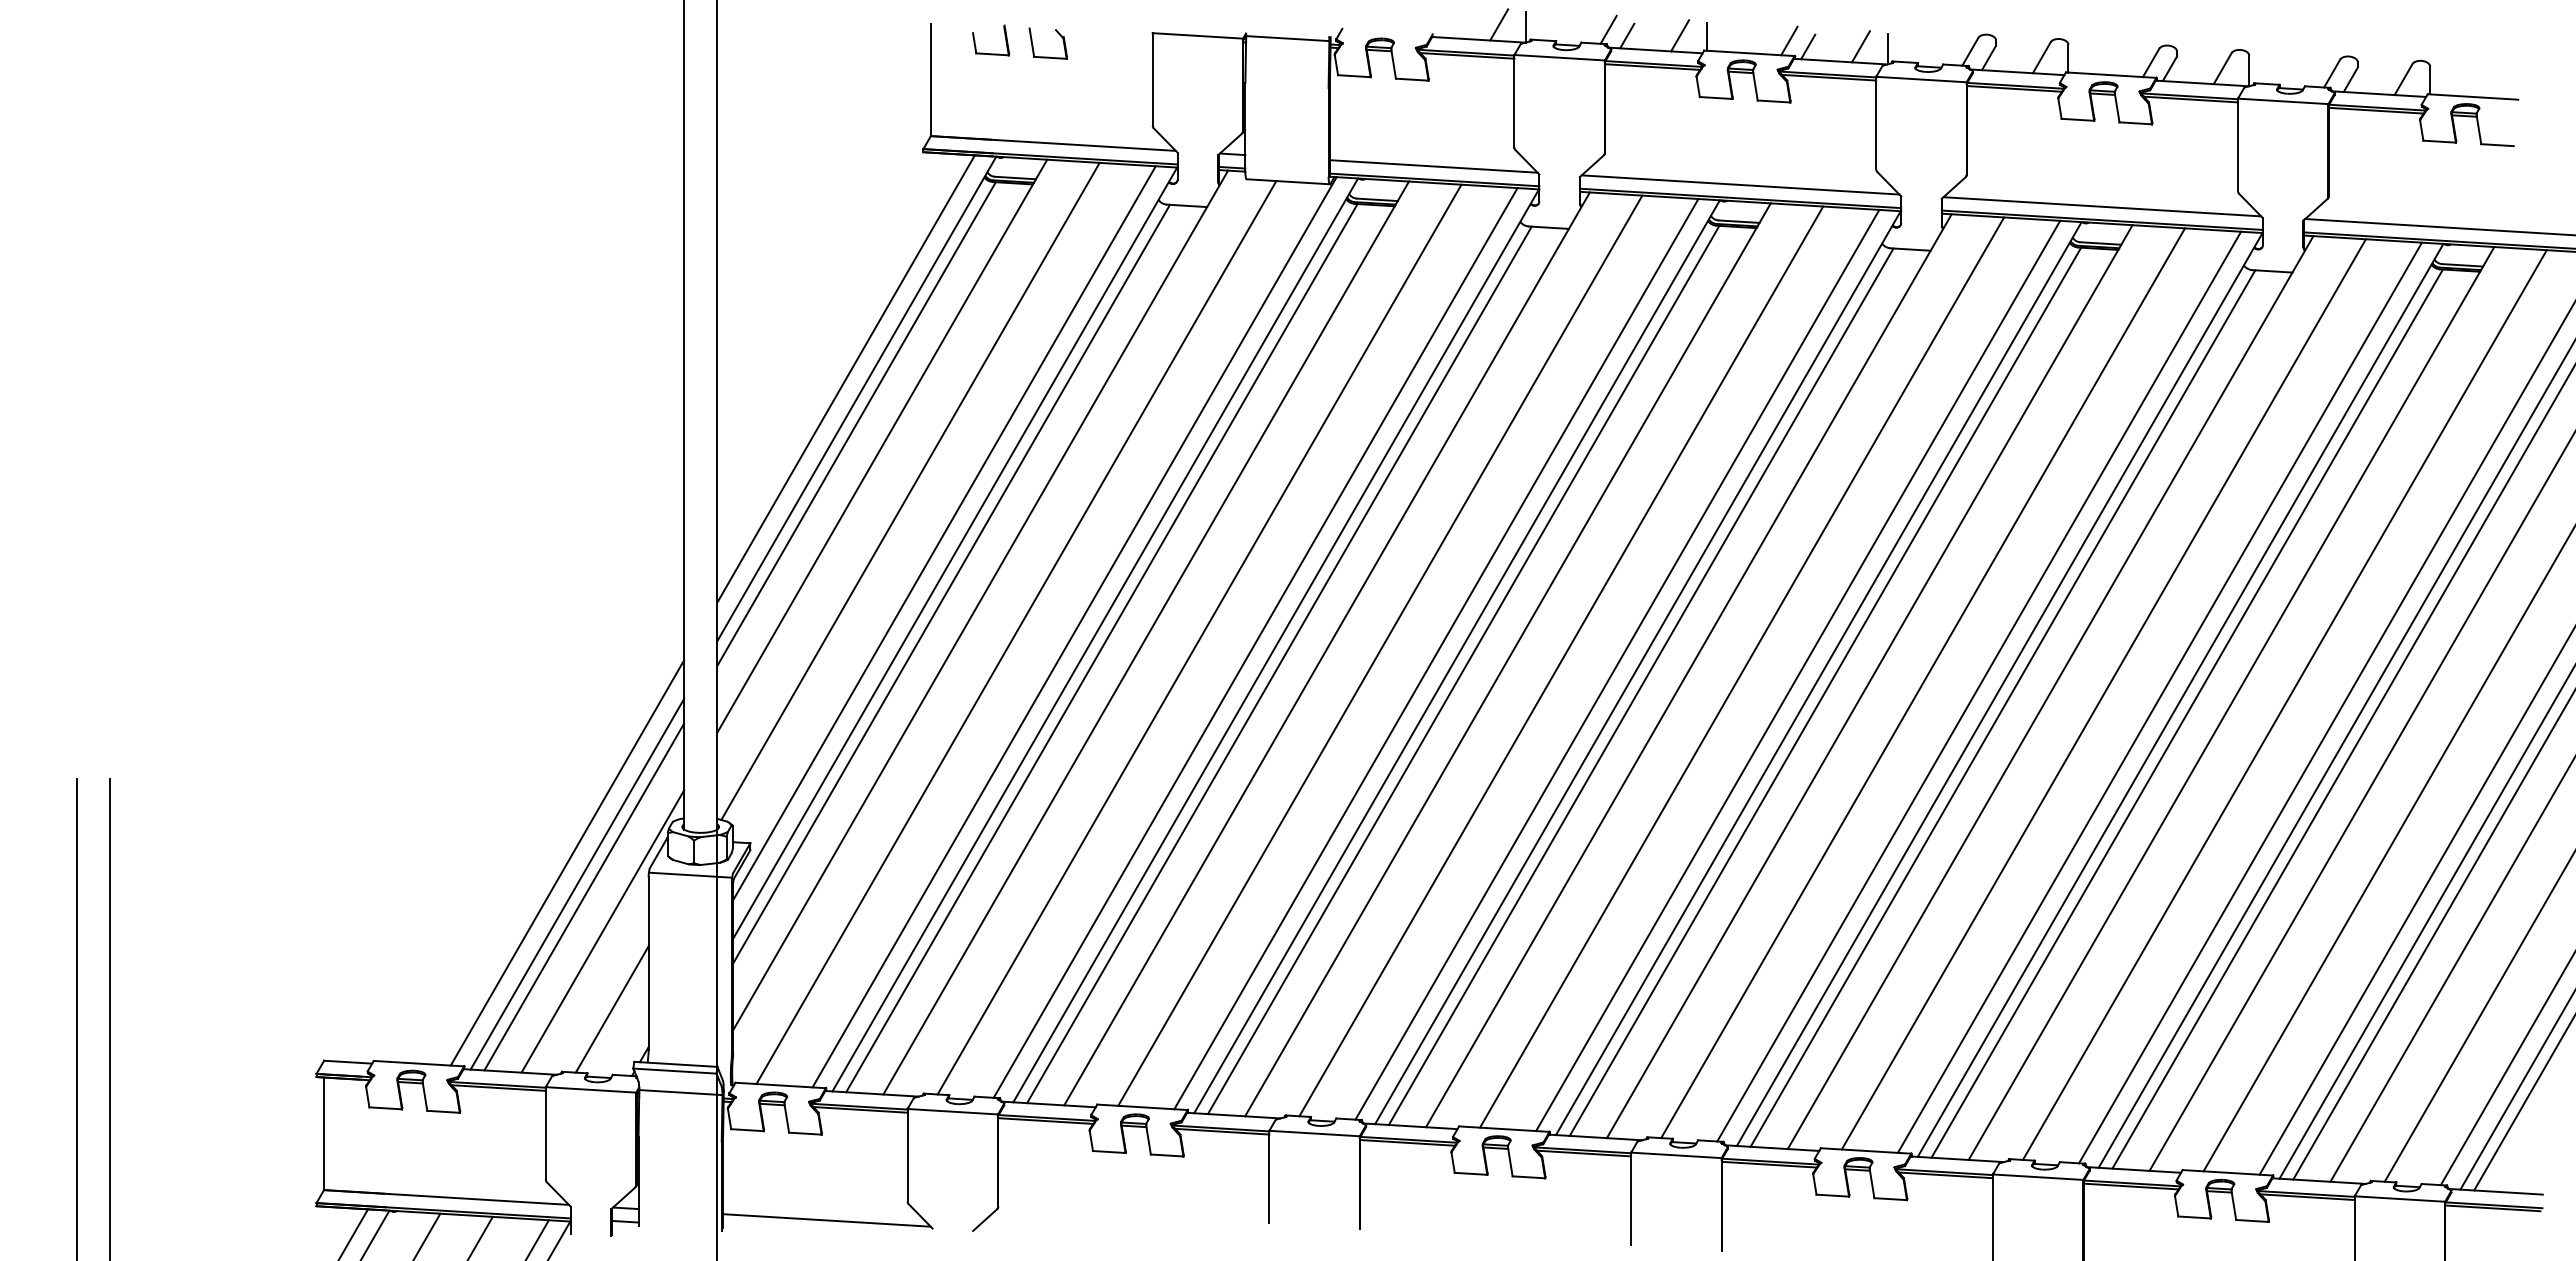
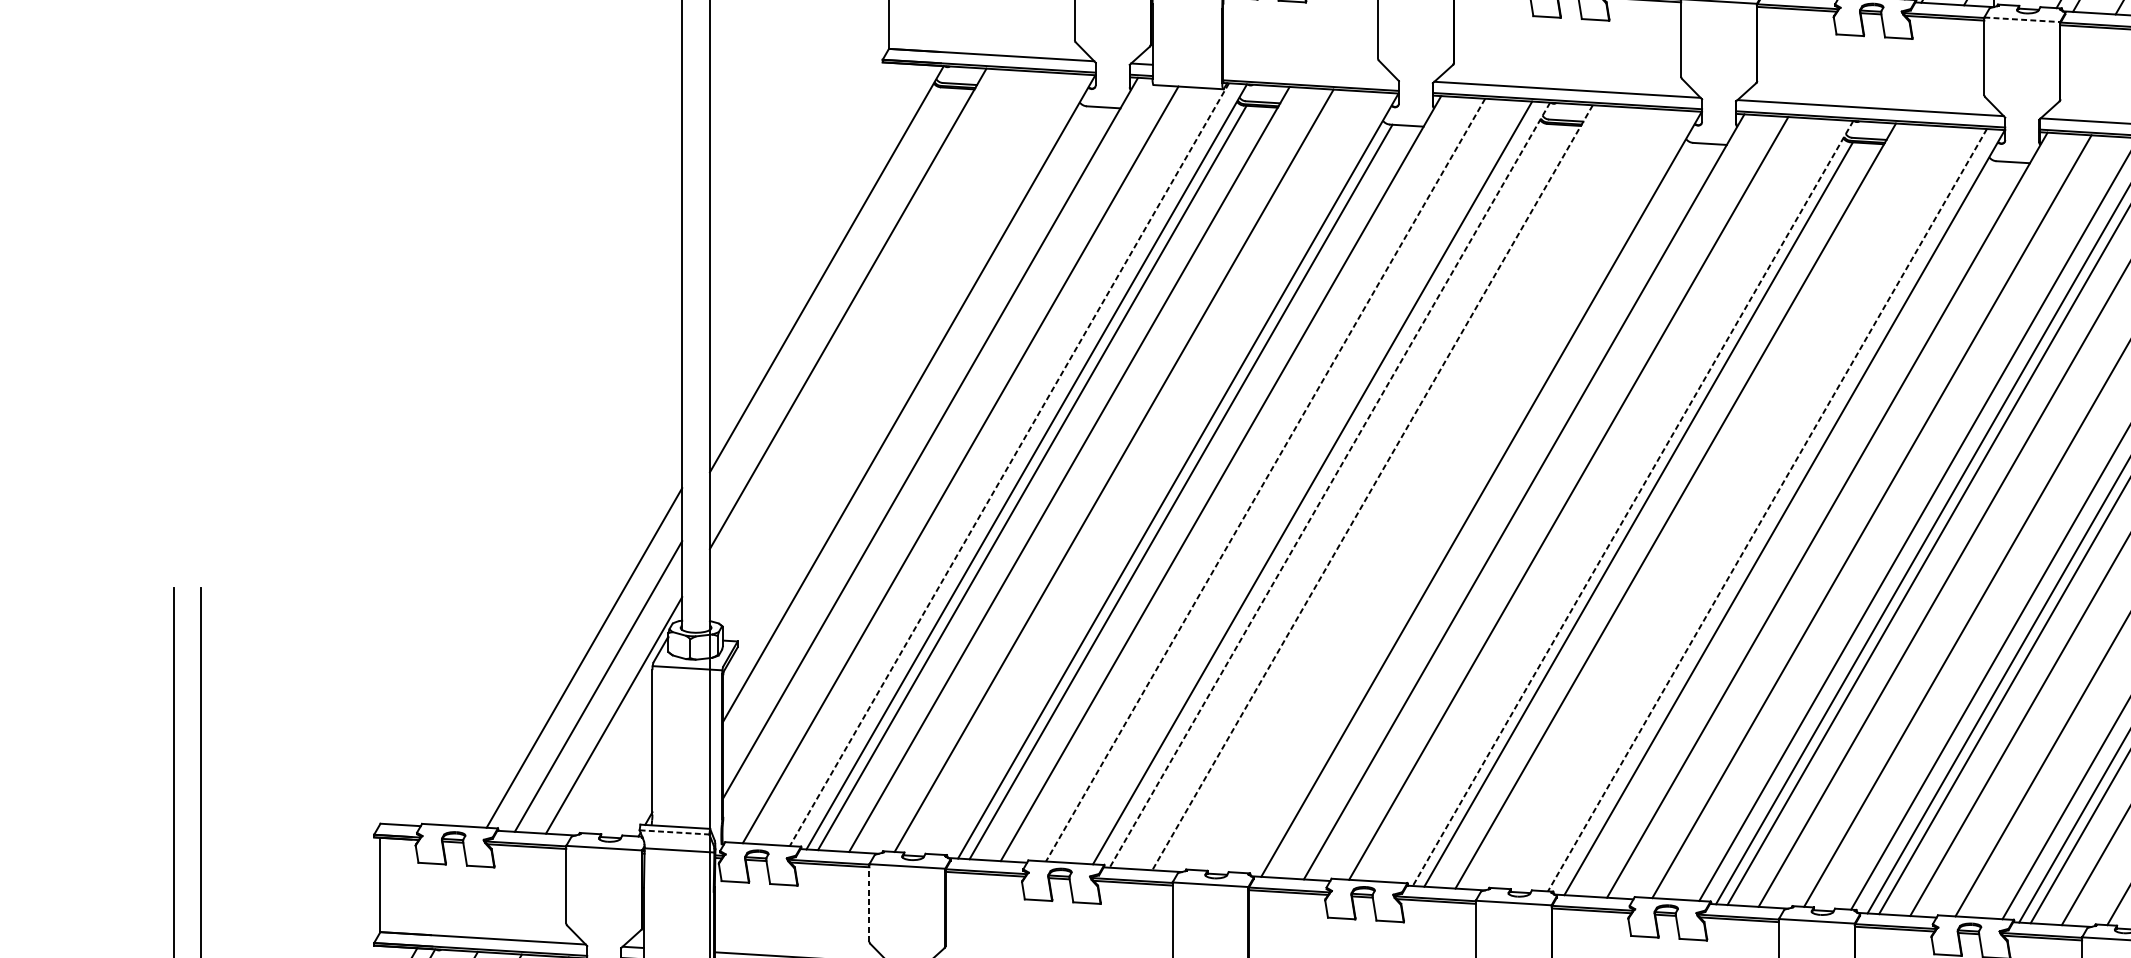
line: (2283, 101) -> (2022, 19), solid -> dashed
line: (1433, 166) -> (1310, 74), removed
line: (845, 378) -> (817, 252), removed
line: (856, 424) -> (826, 290), removed
line: (910, 490) -> (871, 345), removed
line: (944, 533) -> (900, 381), removed
line: (951, 583) -> (906, 423), removed
line: (1074, 632) -> (1009, 464), solid -> dashed
line: (1255, 642) -> (1161, 473), removed
line: (1380, 651) -> (1265, 480), solid -> dashed
line: (1457, 656) -> (1330, 484), solid -> dashed
line: (1507, 659) -> (1372, 487), solid -> dashed
line: (1561, 661) -> (1417, 489), removed
line: (1617, 664) -> (1464, 491), removed
line: (1463, 669) -> (1335, 495), removed
line: (1798, 675) -> (1616, 500), removed
line: (1818, 678) -> (1632, 503), solid -> dashed
line: (1923, 683) -> (1720, 507), removed
line: (1640, 686) -> (1483, 510), removed
line: (1979, 686) -> (1767, 510), solid -> dashed
line: (2002, 708) -> (1787, 528), removed
line: (577, 883) -> (592, 675), removed
line: (611, 1009) -> (621, 780), removed
line: (674, 1071) -> (674, 832), solid -> dashed
line: (907, 1154) -> (869, 902), solid -> dashed

